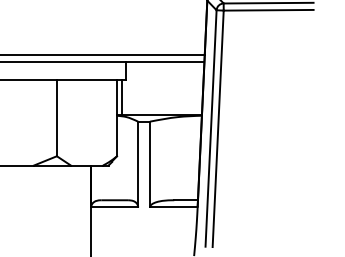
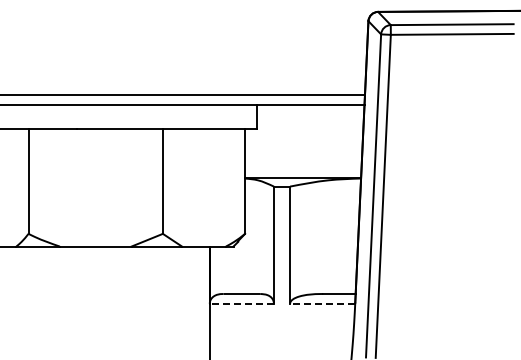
line: (121, 97) -> (251, 153), removed
line: (114, 207) -> (241, 303), solid -> dashed
line: (172, 207) -> (321, 303), solid -> dashed

